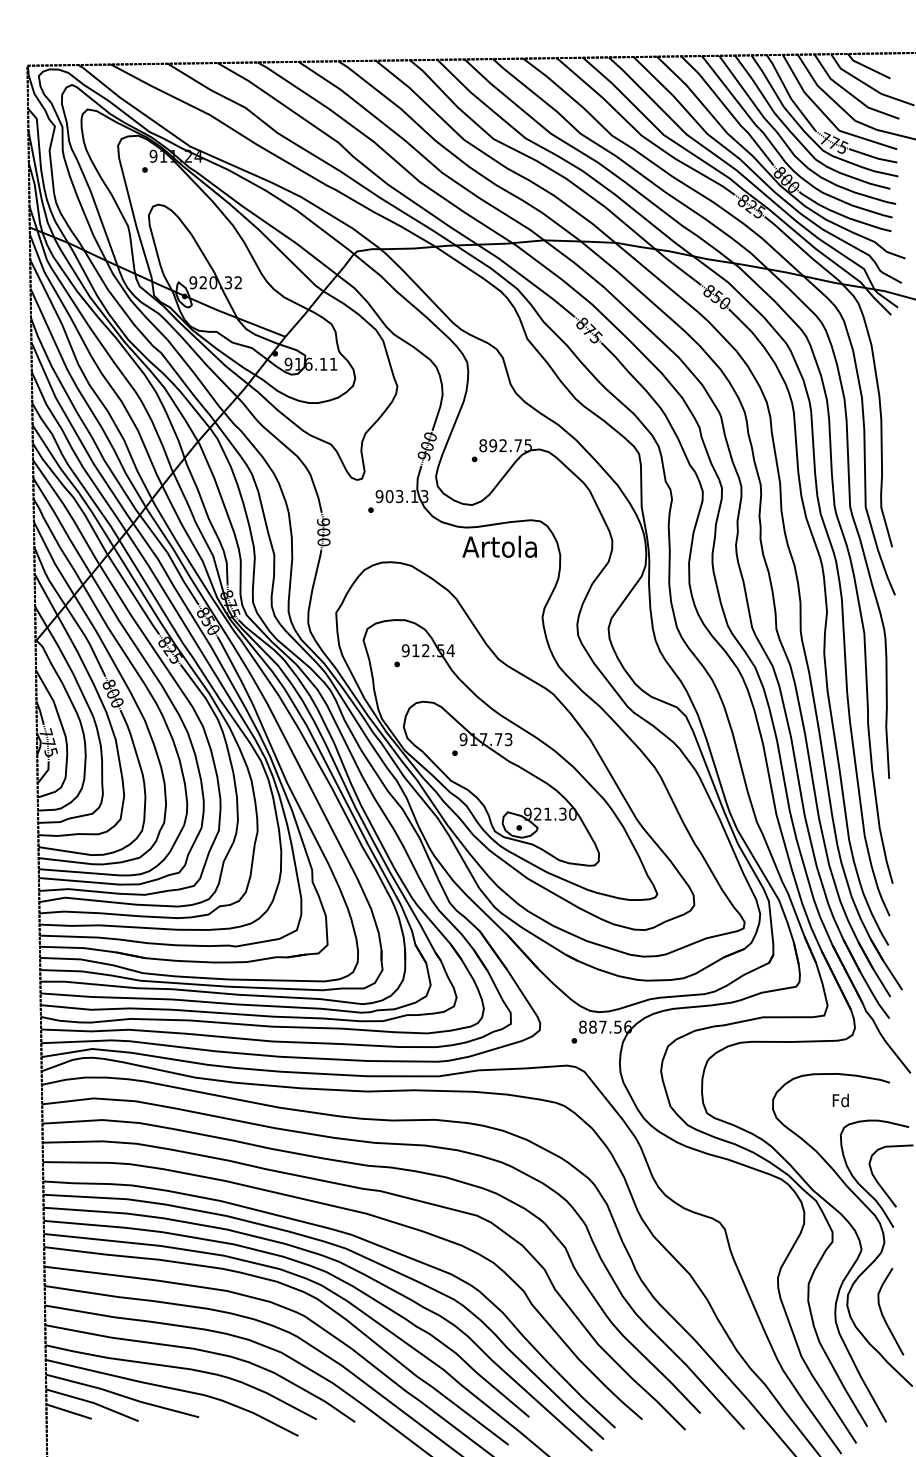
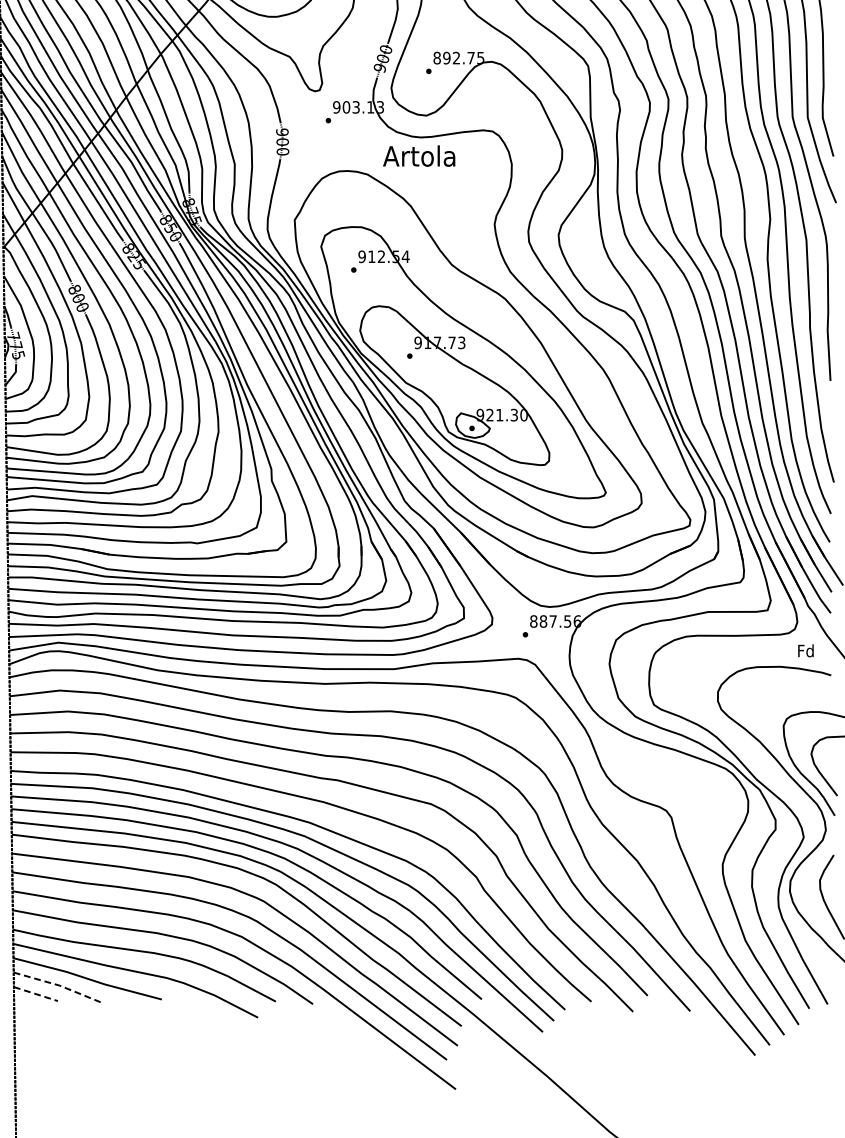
text: (499, 546) -> (419, 155), moved
text: (840, 1100) -> (805, 650), moved
line: (93, 1403) -> (59, 986), solid -> dashed
line: (69, 1411) -> (36, 993), solid -> dashed

